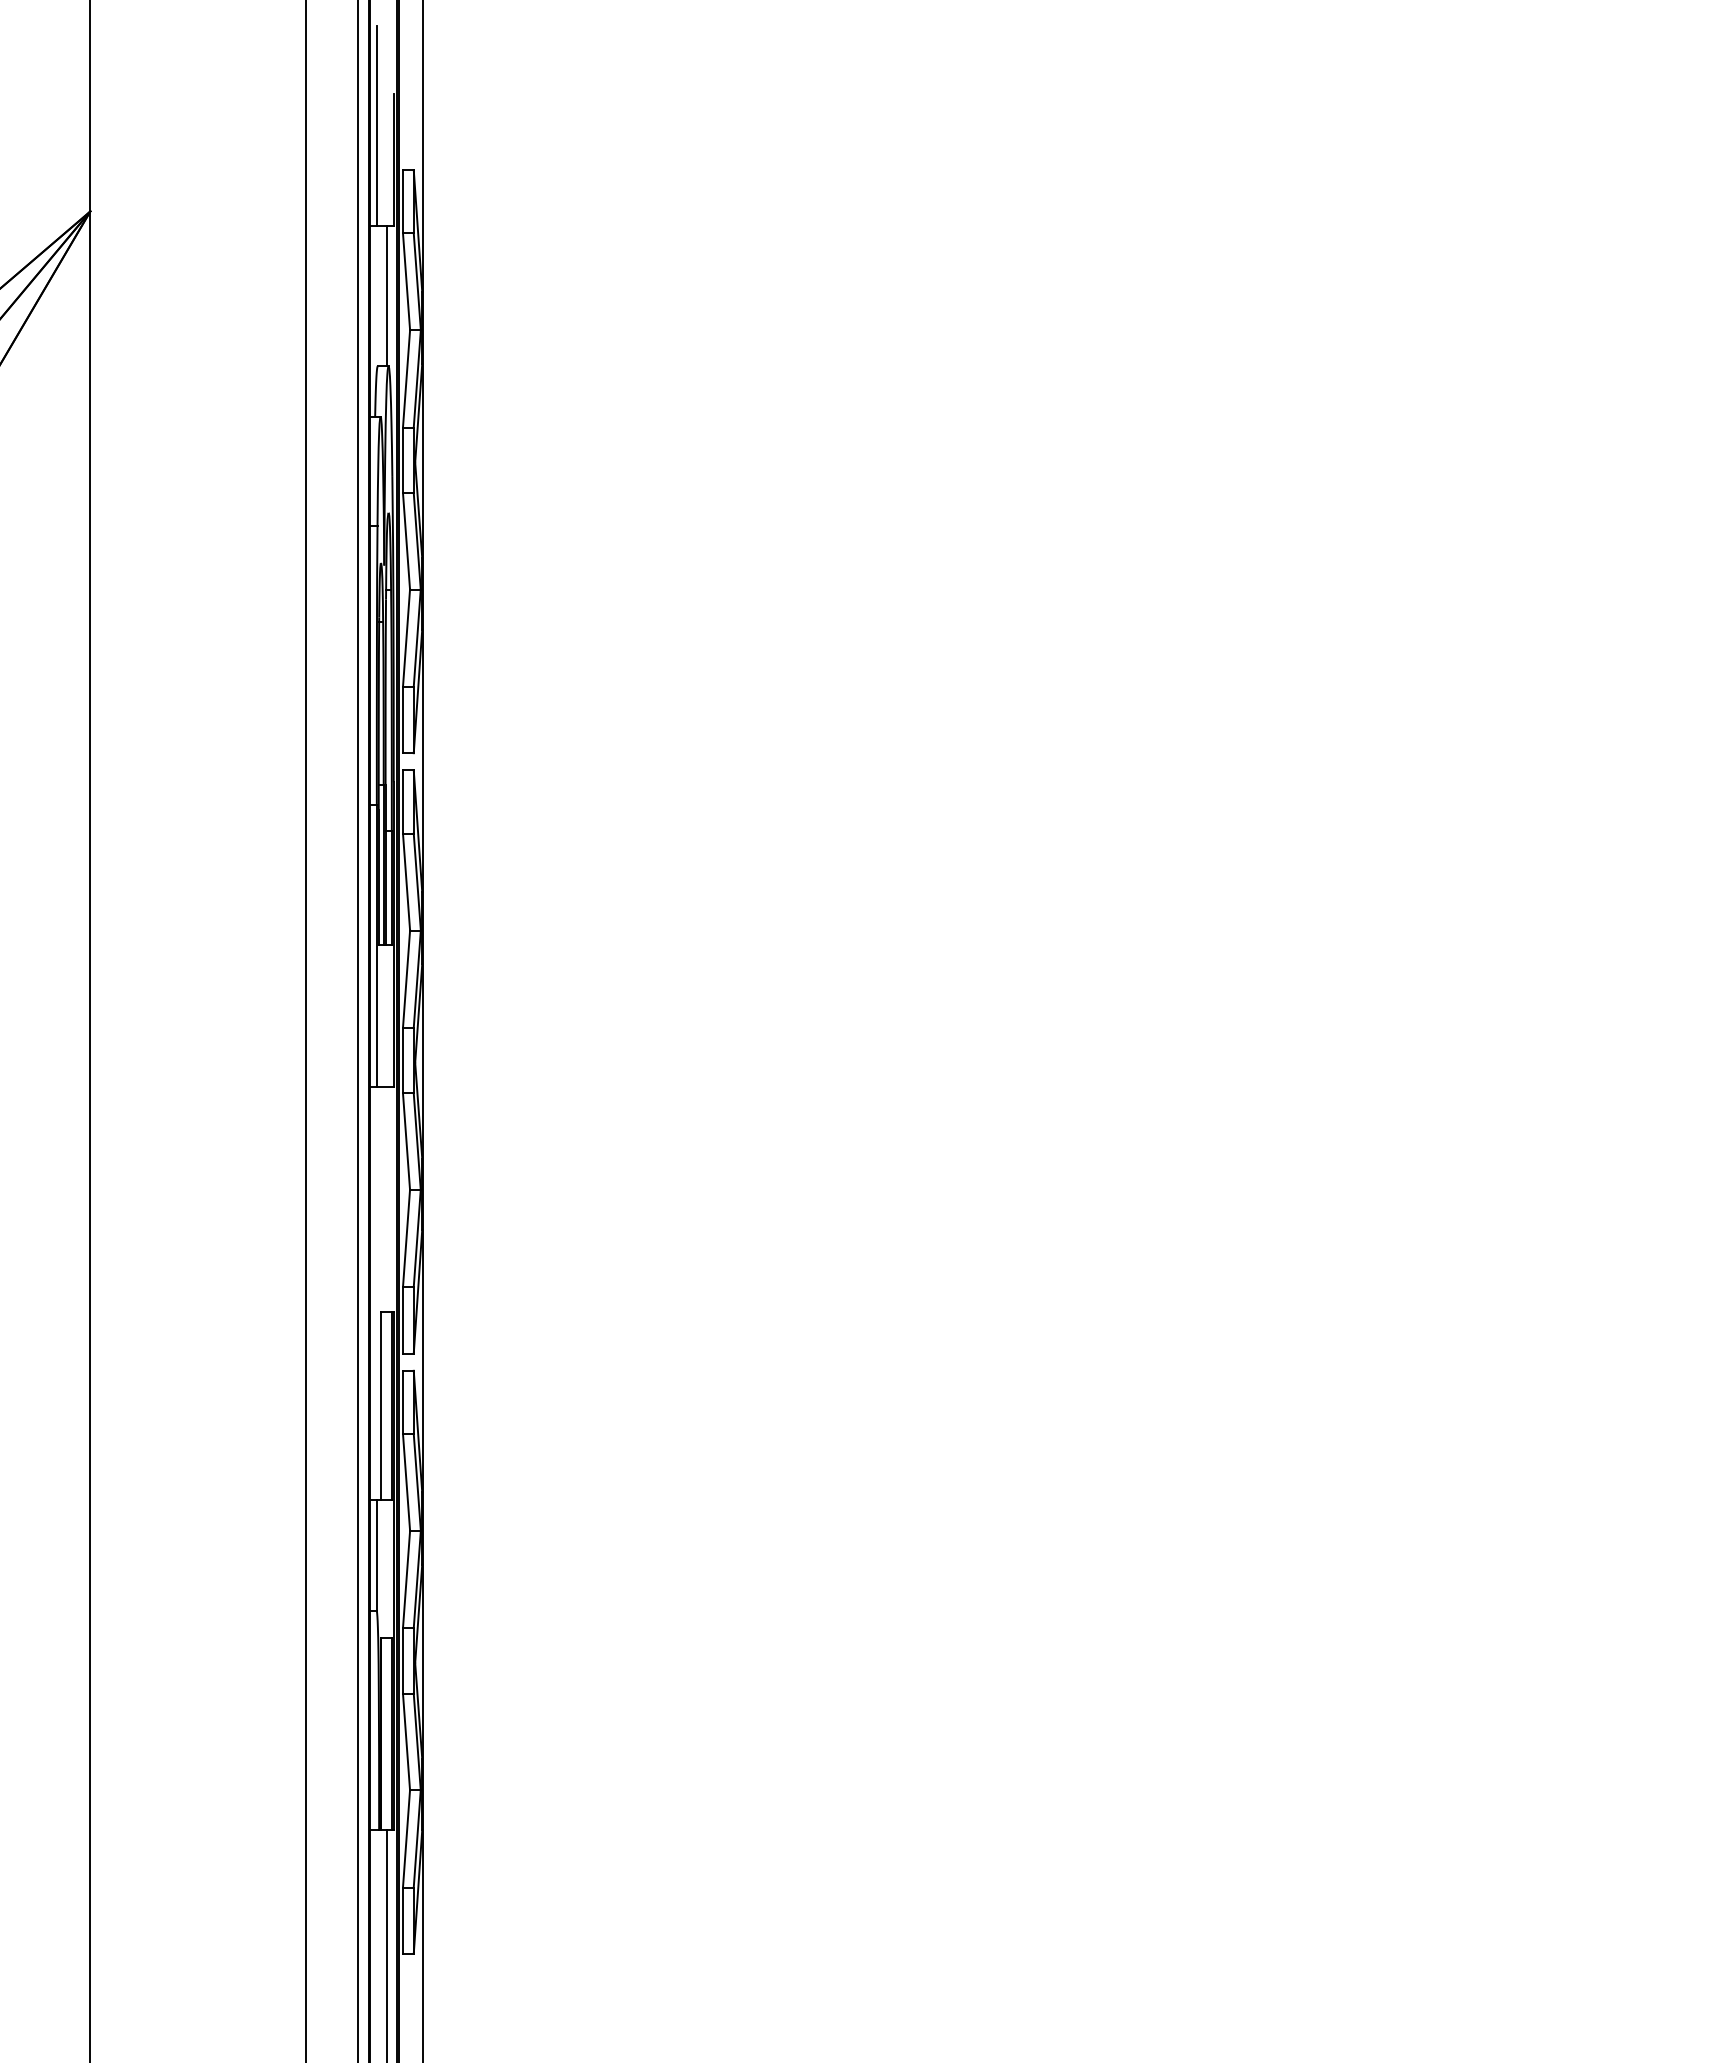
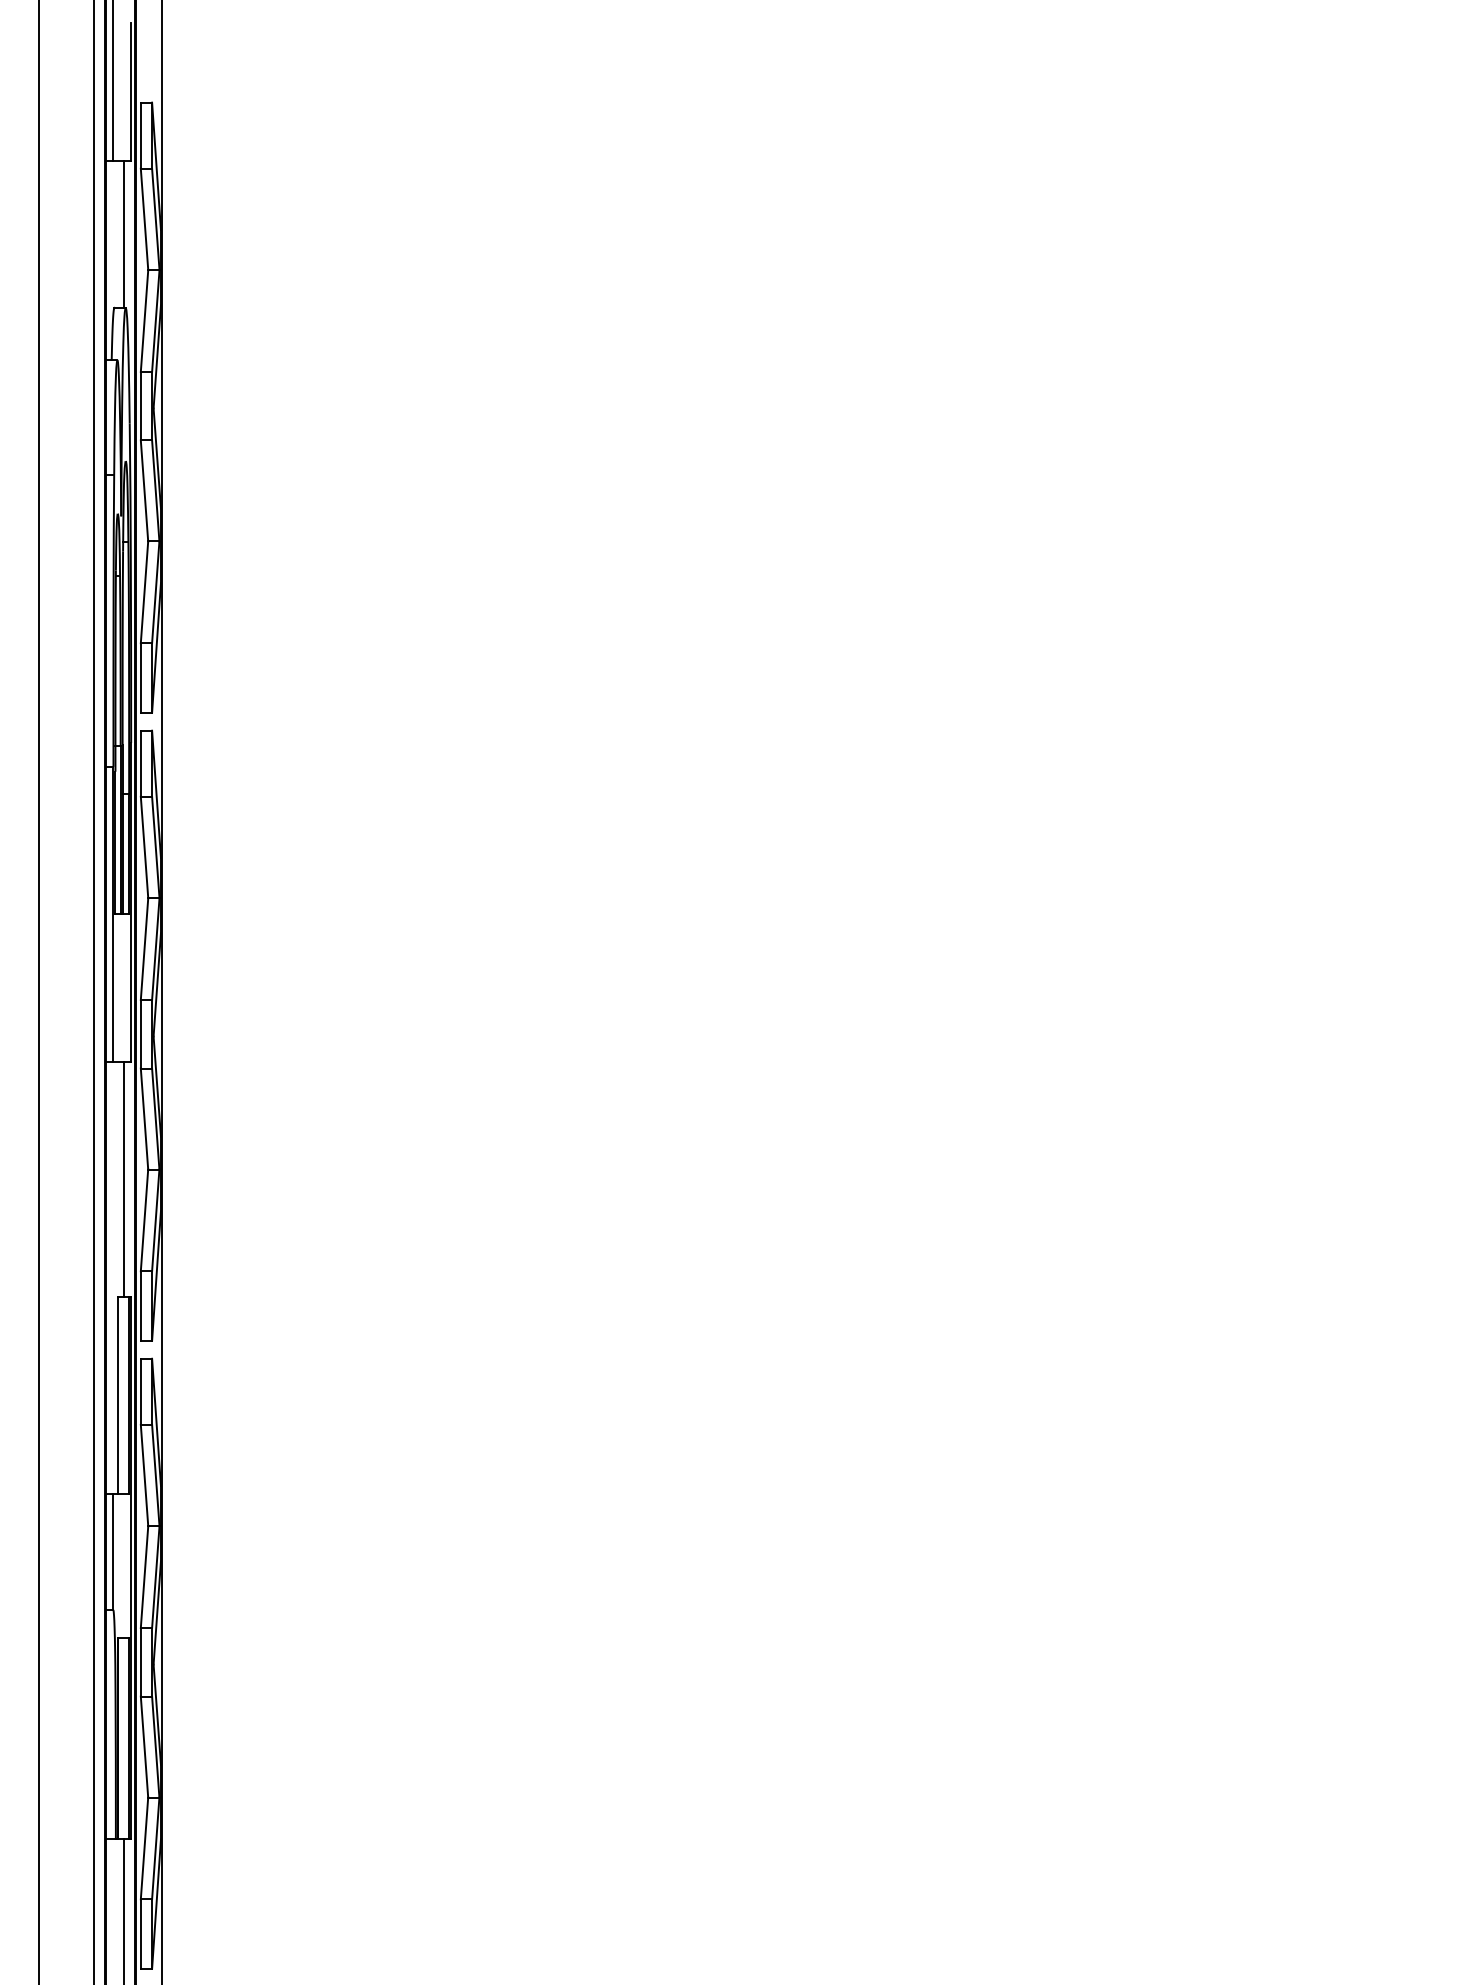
line: (386, 1198) -> (123, 1178), added

